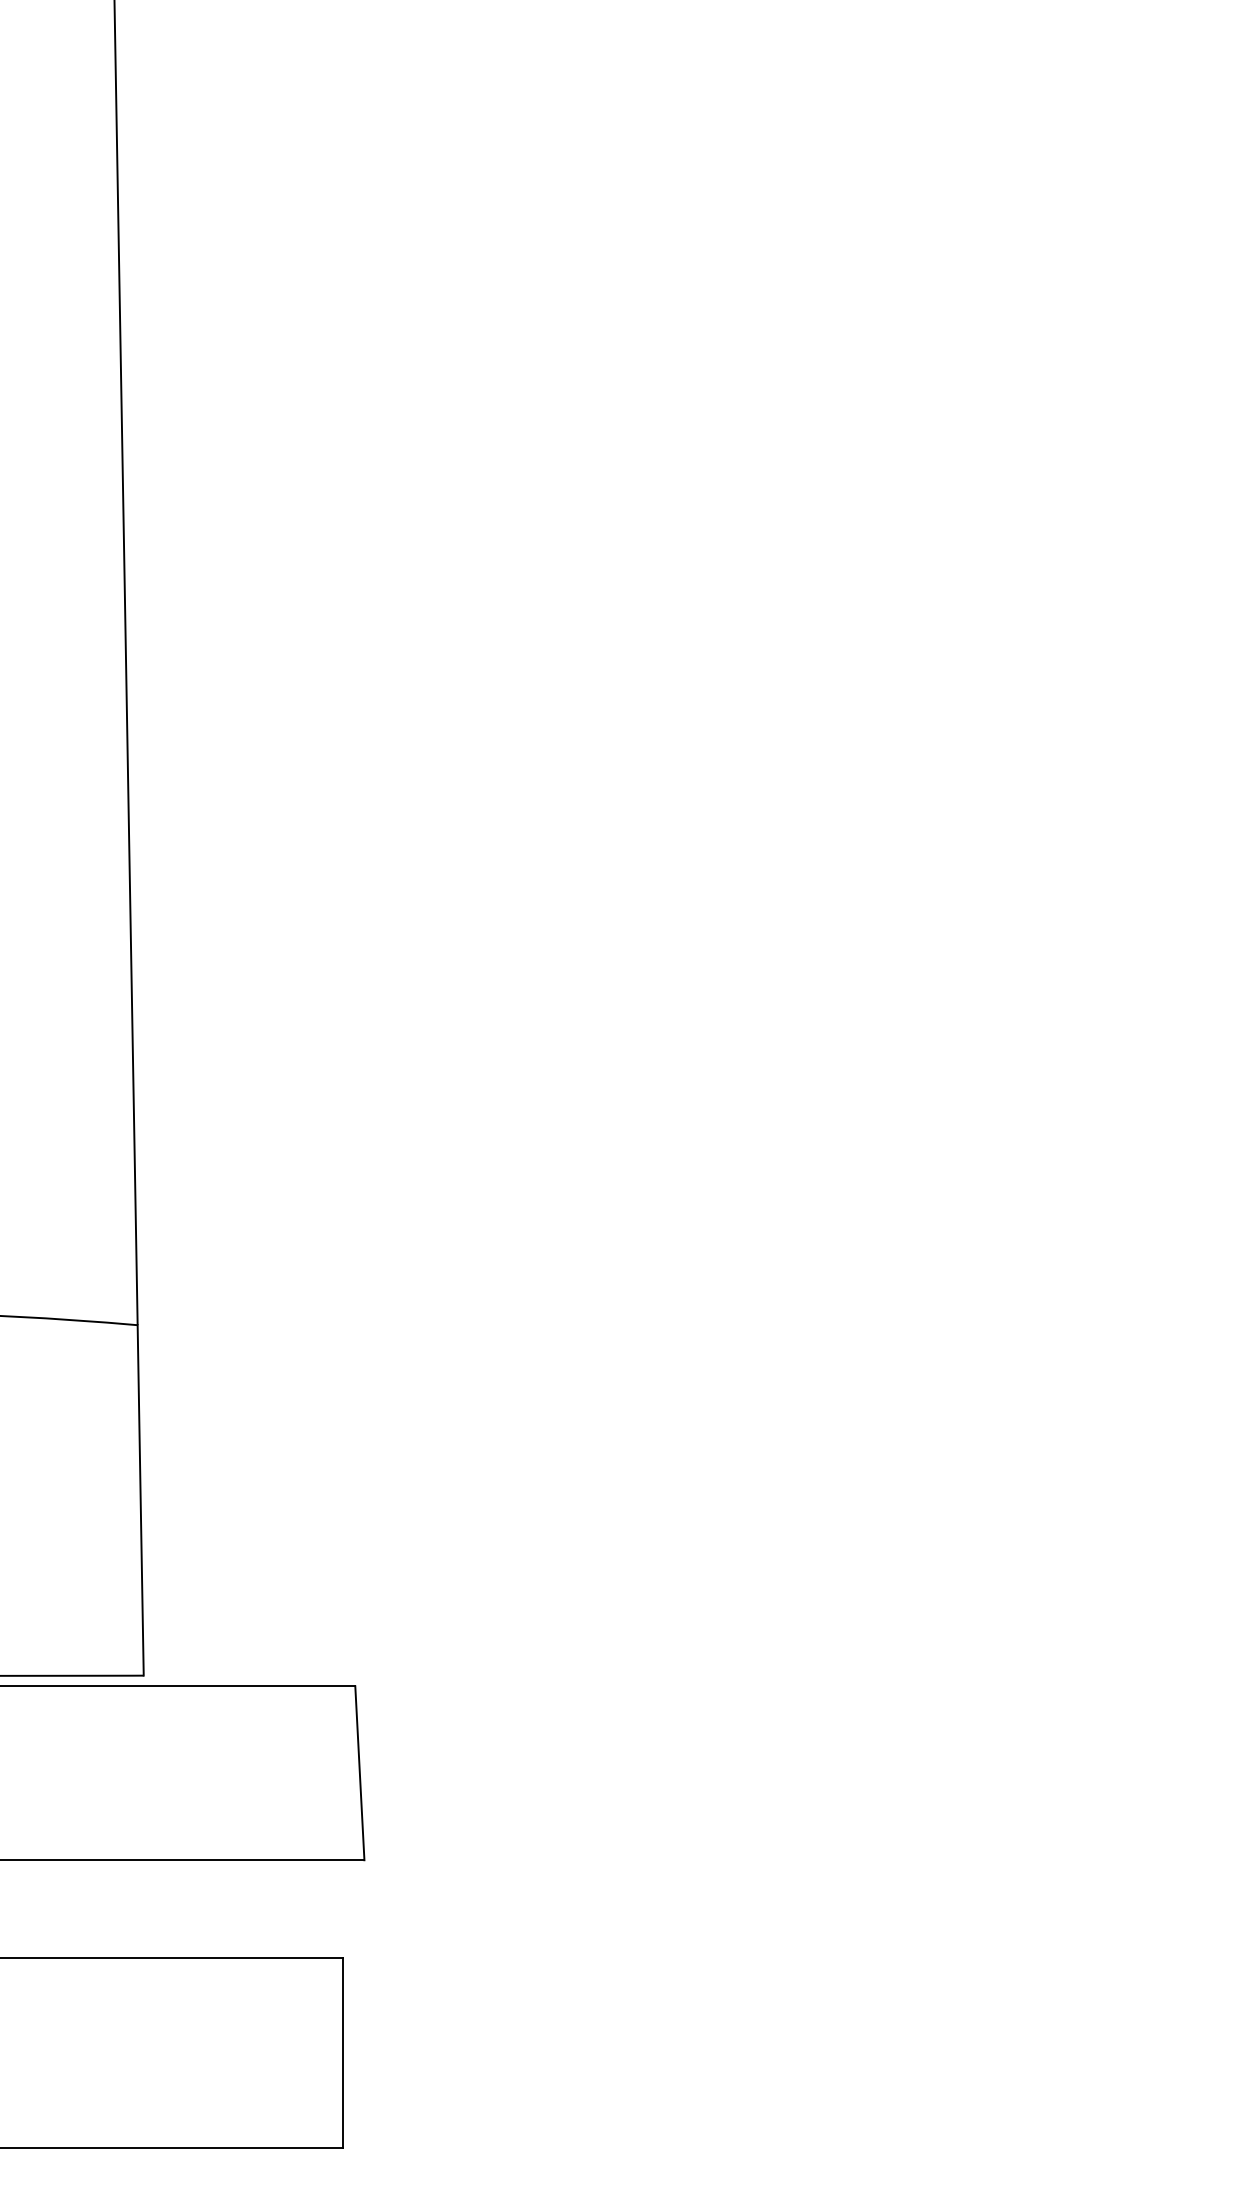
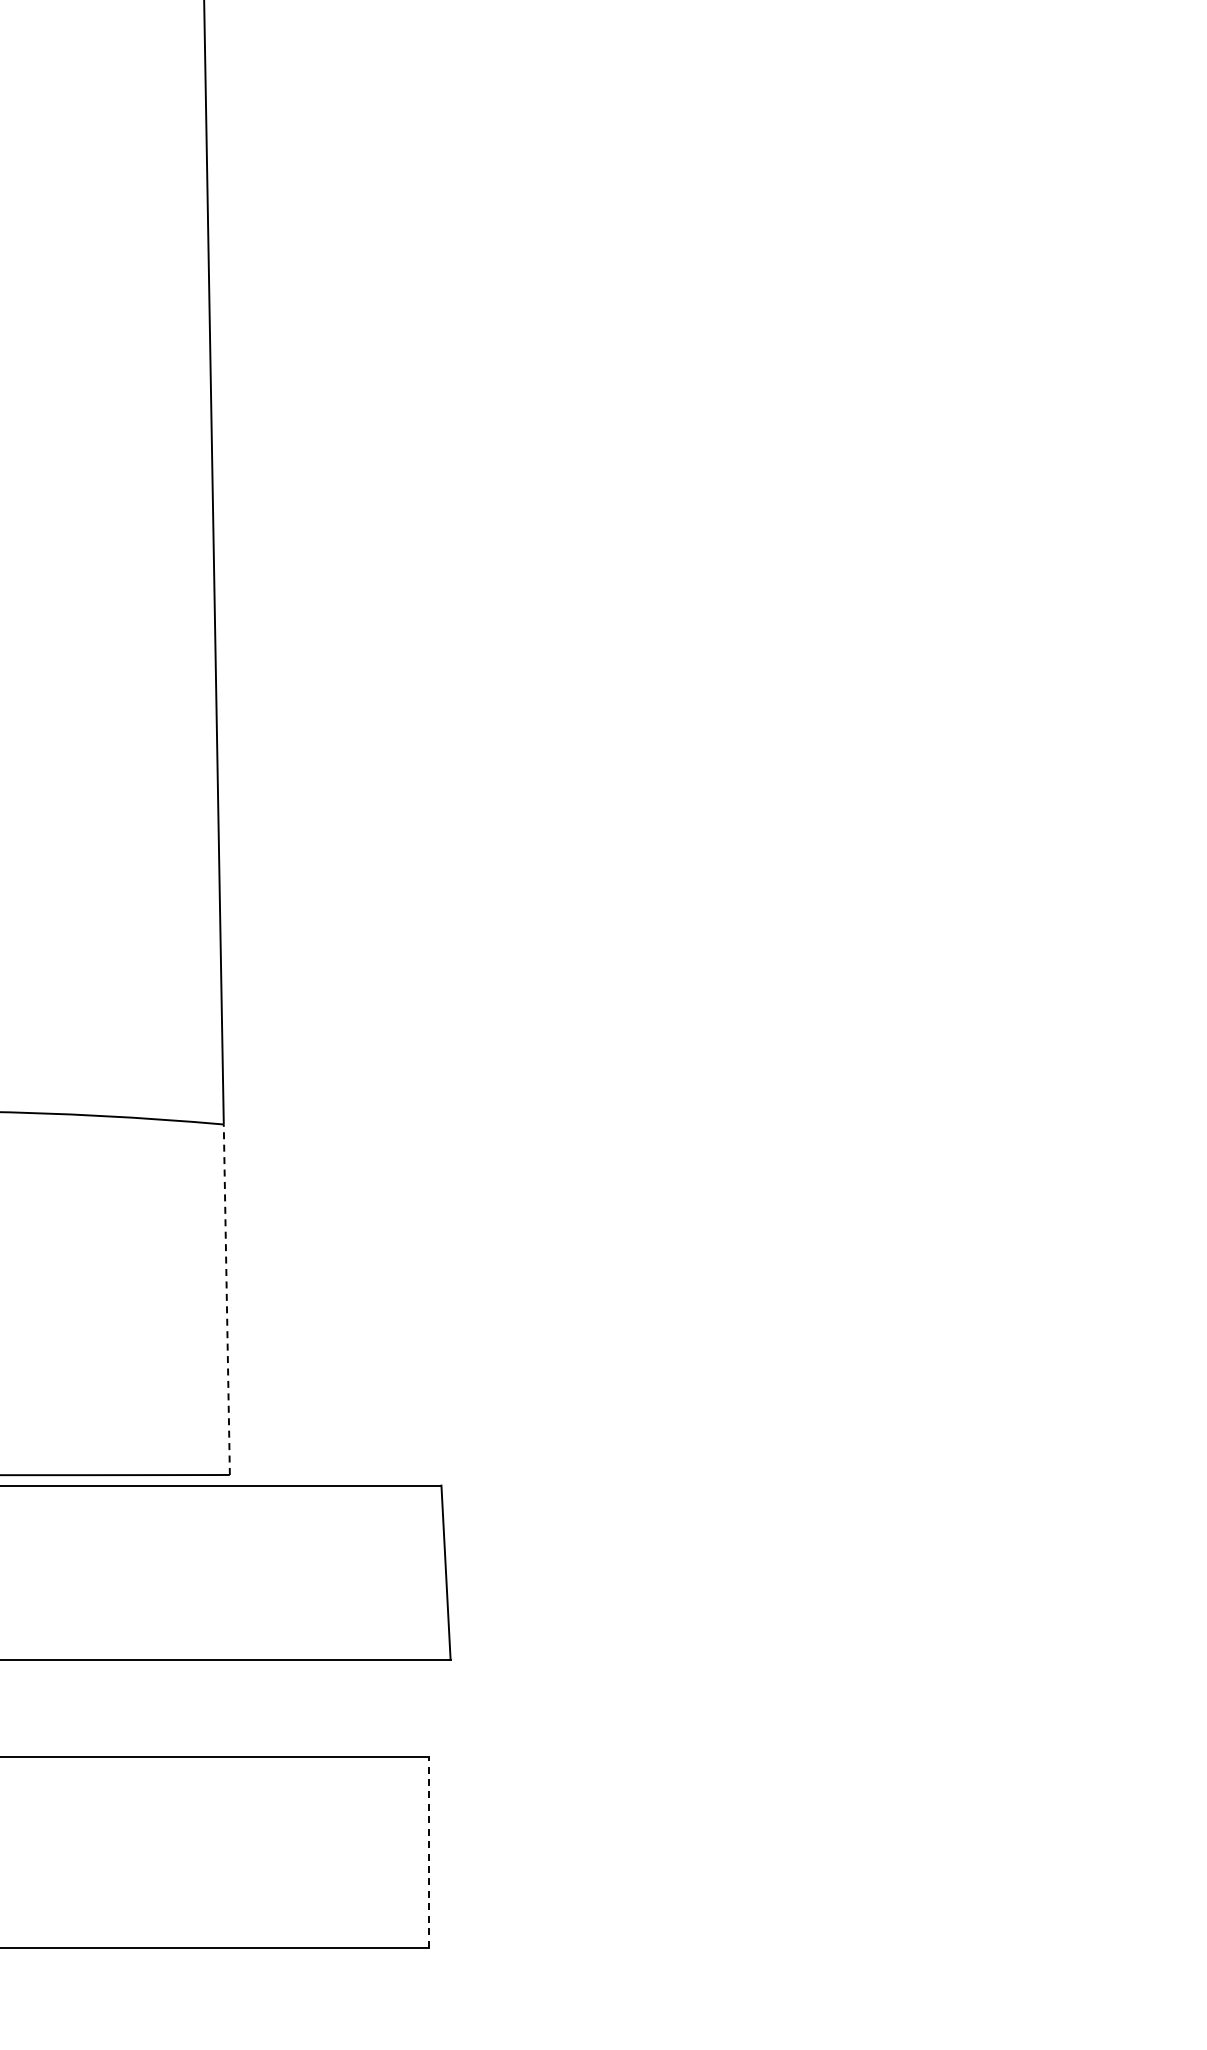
line: (140, 1499) -> (226, 1298), solid -> dashed
line: (343, 2052) -> (429, 1851), solid -> dashed

